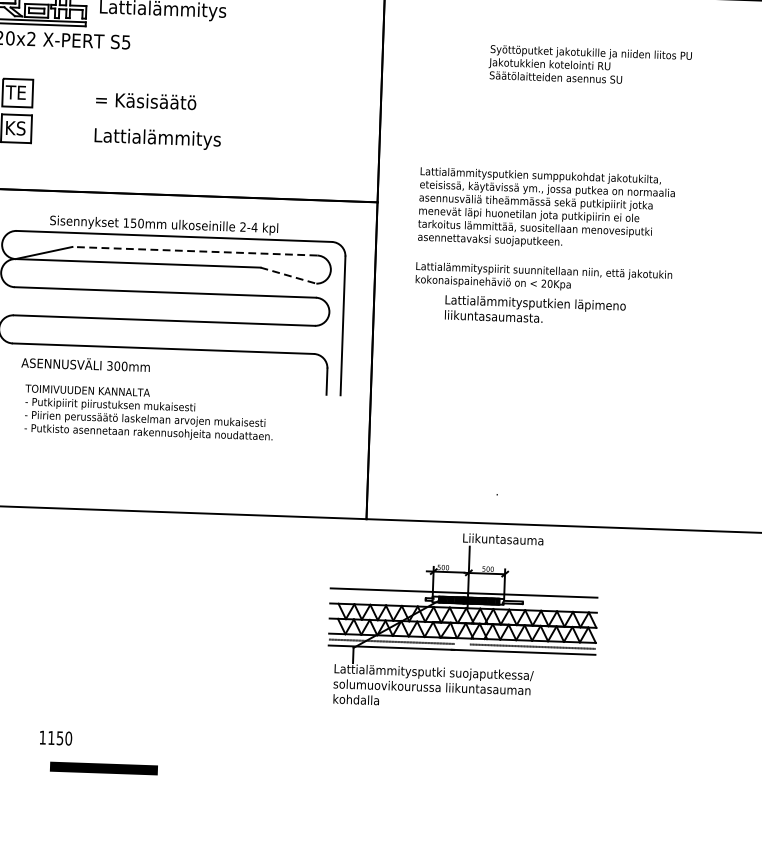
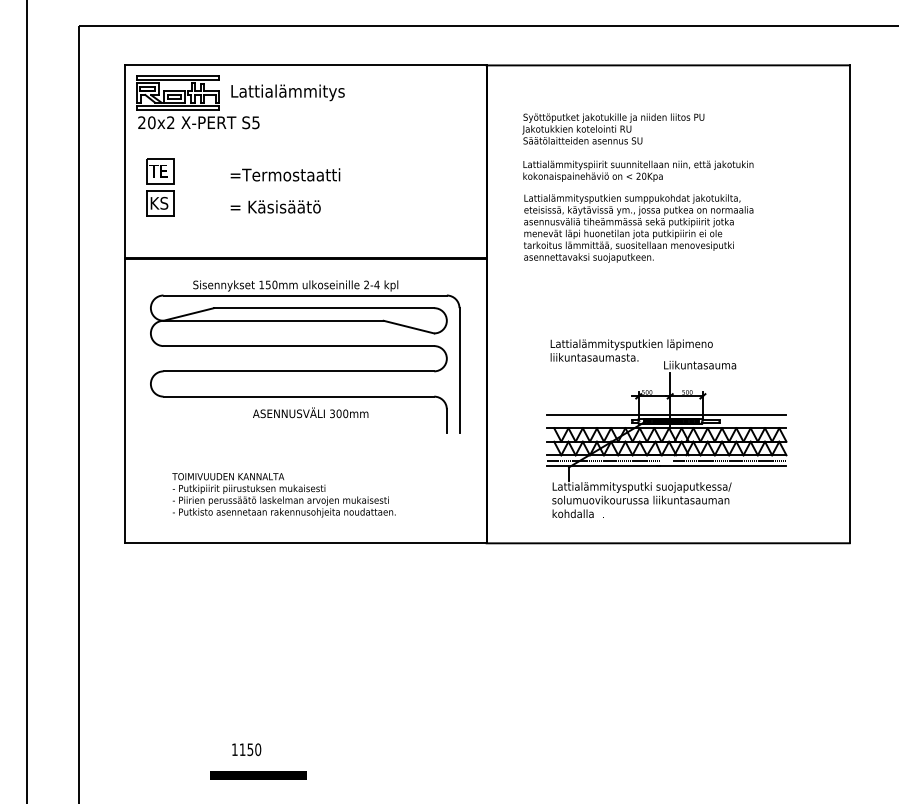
text: (590, 64) -> (613, 128), moved
text: (163, 101) -> (291, 174), = Käsisäätö -> =Termostaatti
text: (156, 138) -> (286, 208), Lattialämmitys -> = Käsisäätö
text: (546, 209) -> (638, 228), moved
line: (194, 251) -> (323, 308), dashed -> solid
line: (289, 276) -> (409, 327), dashed -> solid
text: (544, 277) -> (638, 170), moved
text: (85, 363) -> (310, 412), moved
text: (148, 413) -> (283, 495), moved
part: (463, 620) -> (666, 439), moved
text: (55, 737) -> (246, 749), moved

